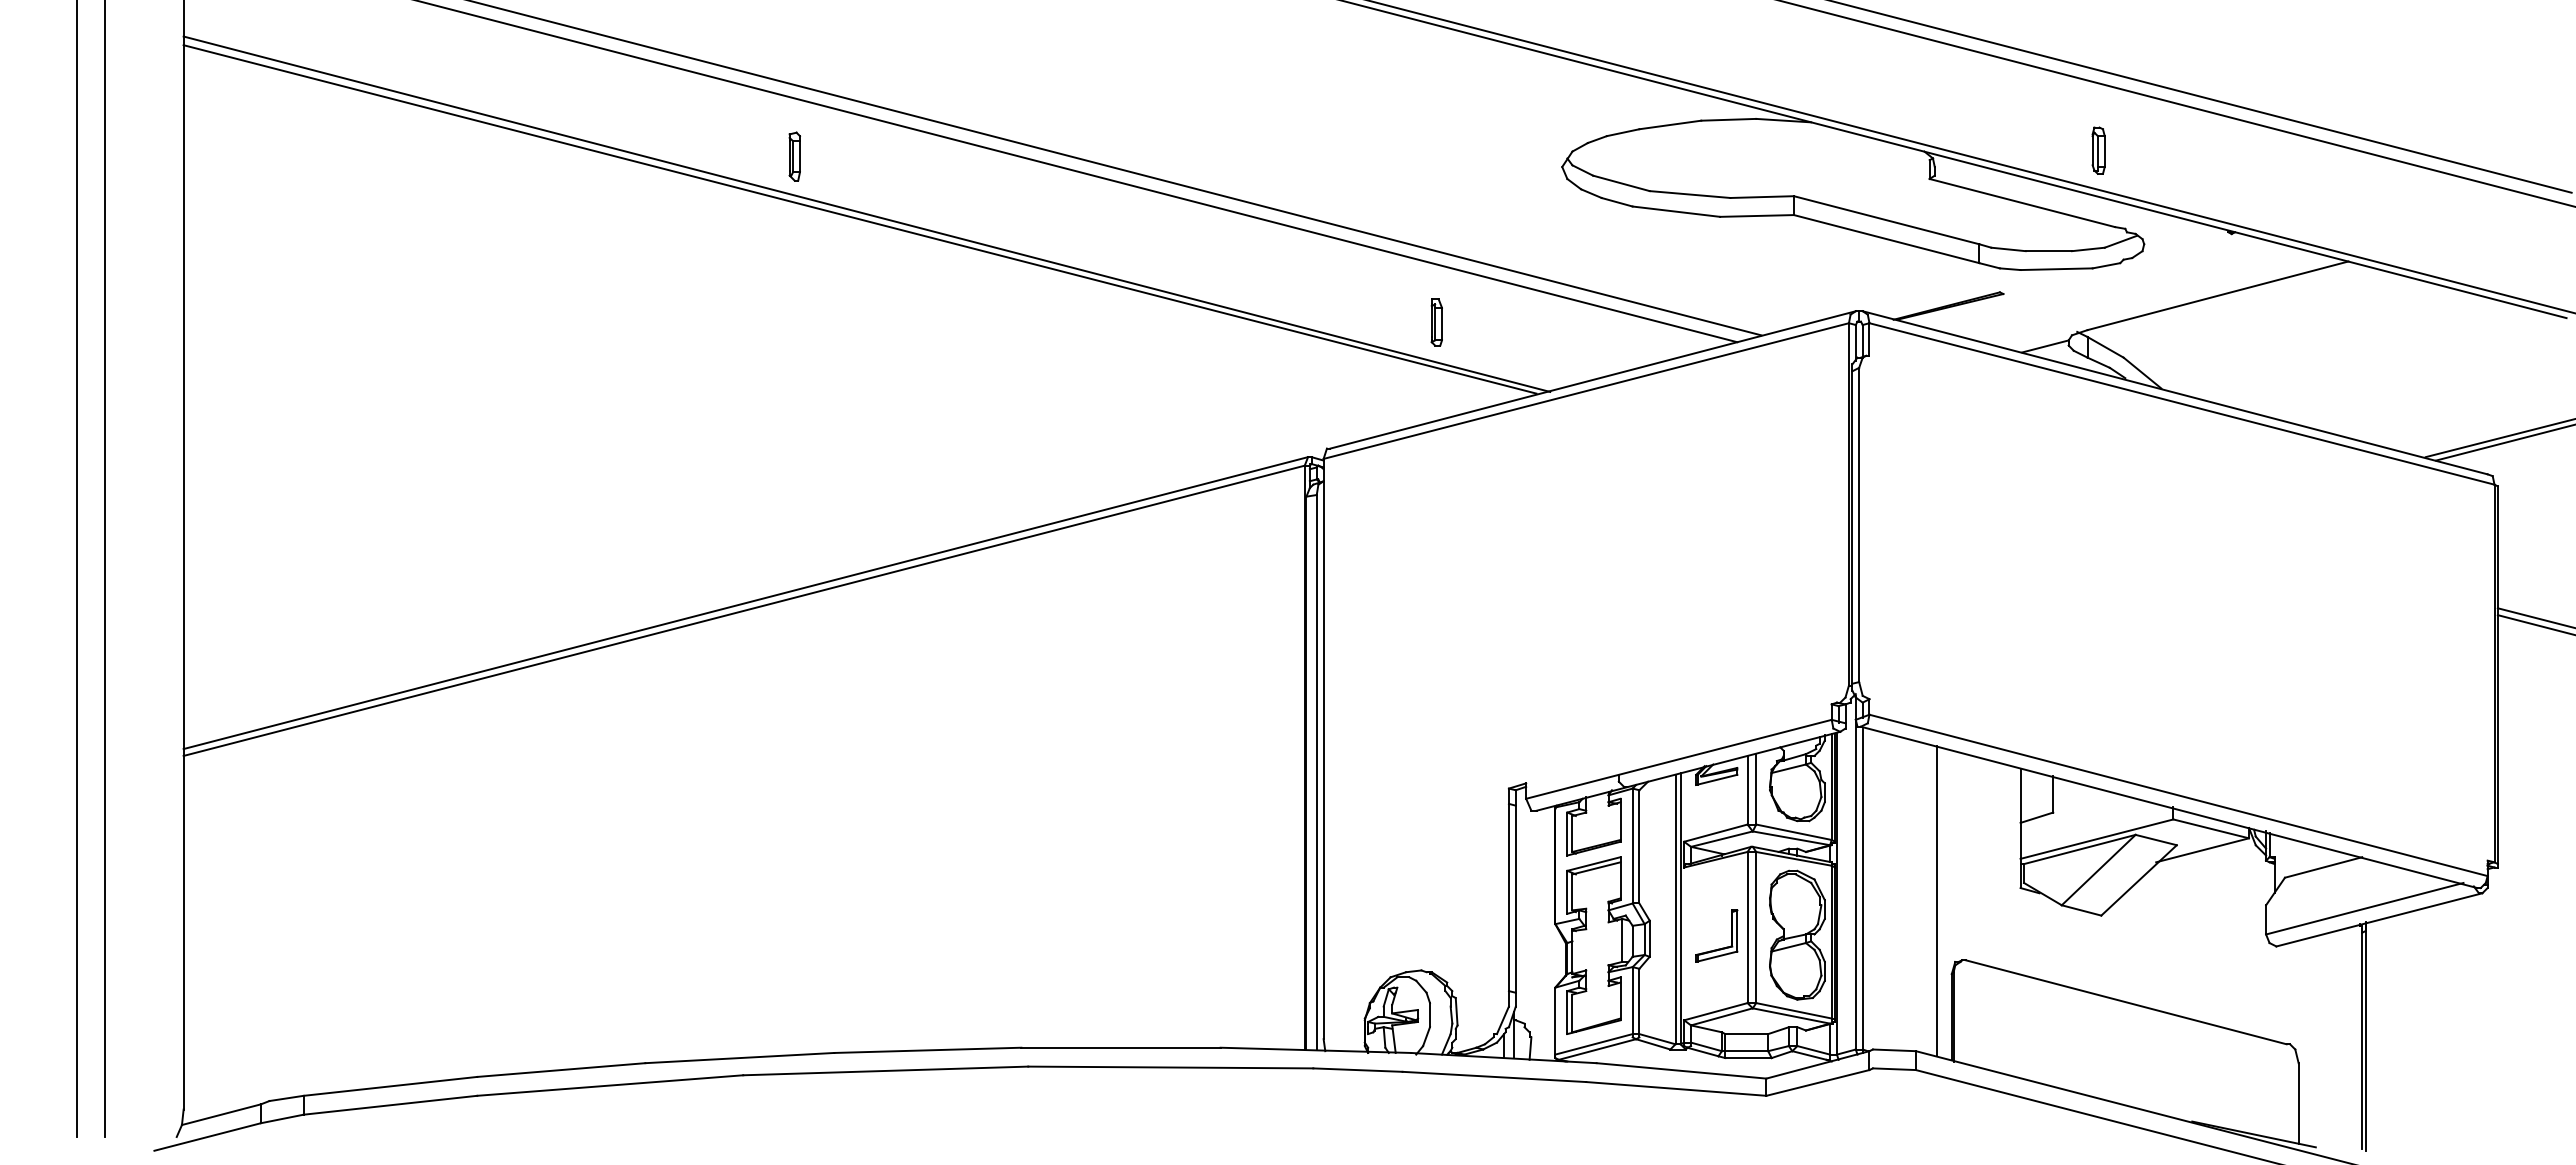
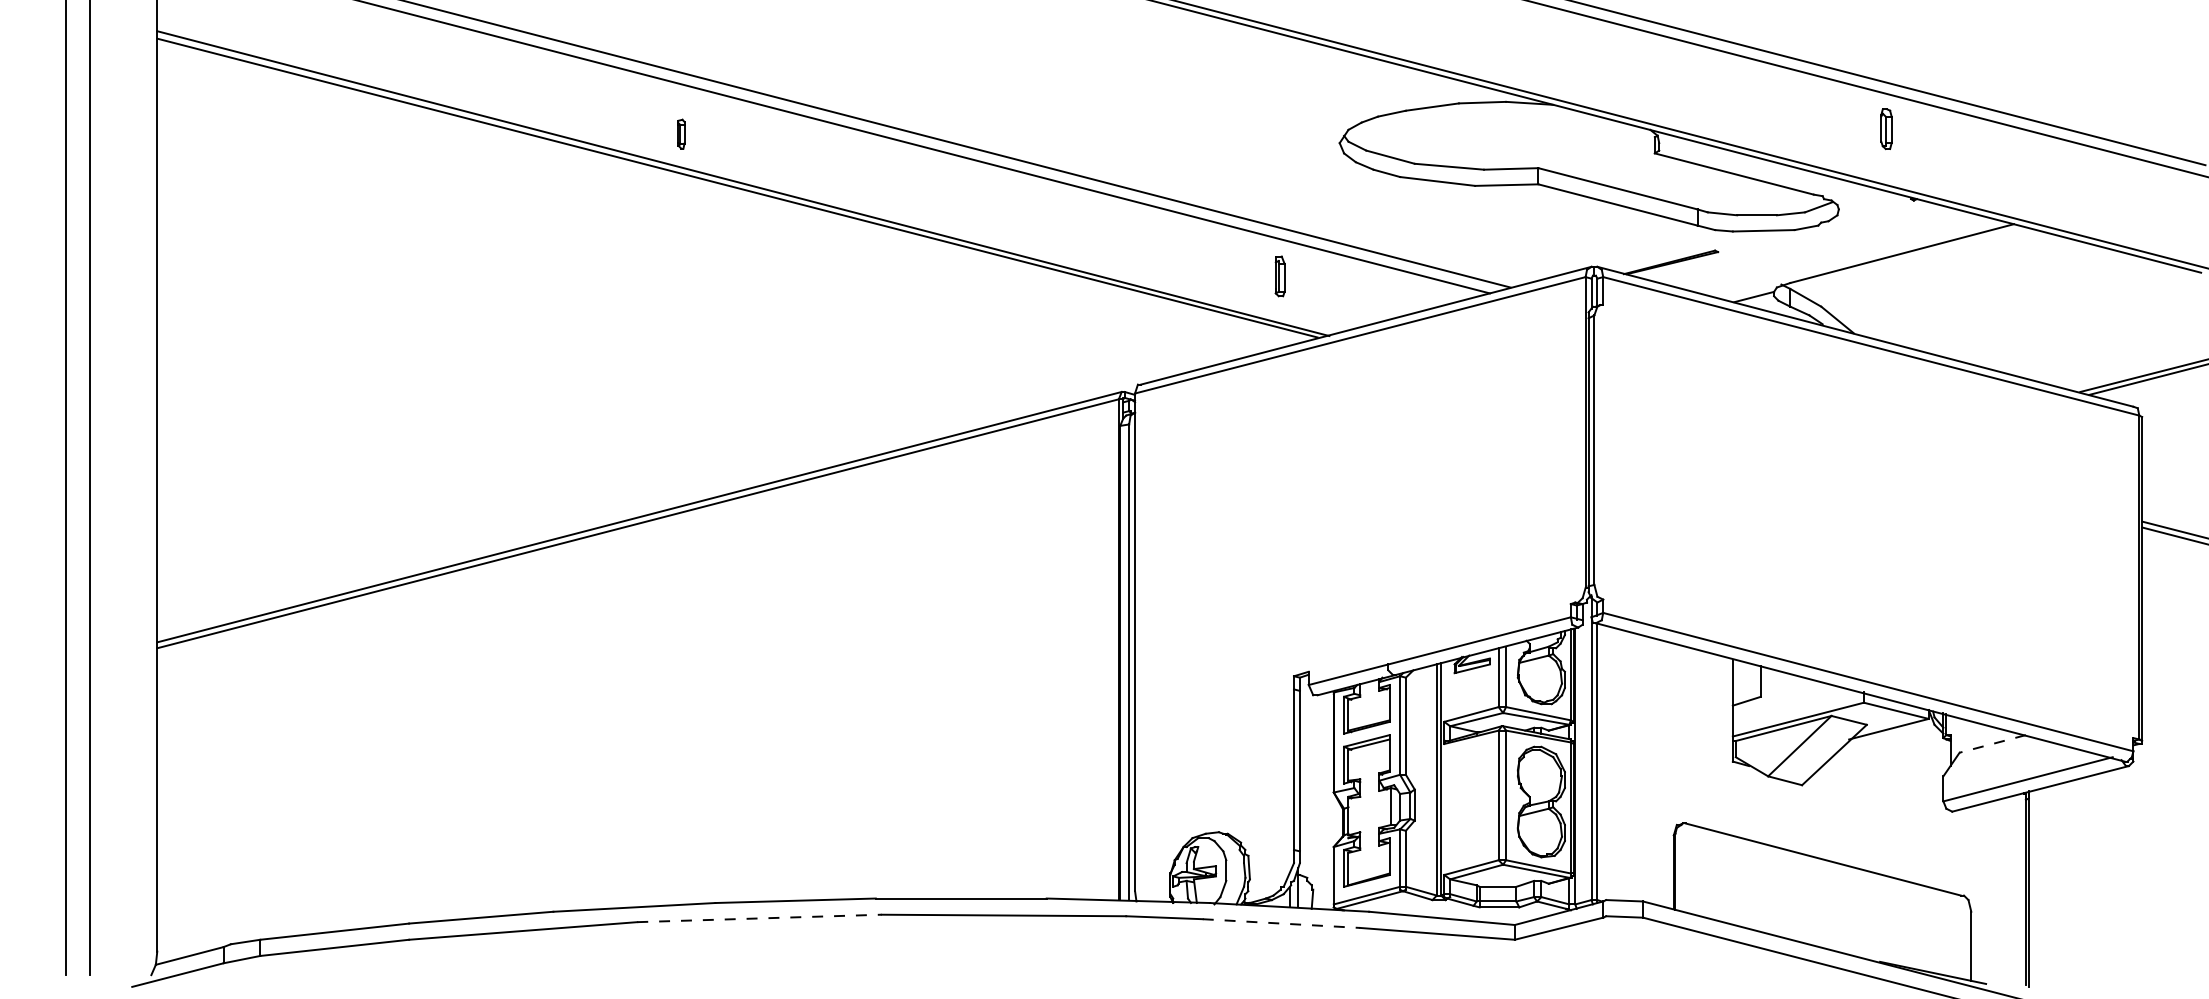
part: (2098, 150) -> (1886, 128), moved
part: (794, 156) -> (681, 134), size x0.7
part: (1436, 322) -> (1279, 276), moved
line: (2323, 867) -> (1992, 743), solid -> dashed
line: (1936, 900) -> (1660, 772), removed
part: (1718, 948) -> (1473, 813), removed
line: (885, 1070) -> (759, 918), solid -> dashed
line: (1494, 1076) -> (1281, 923), solid -> dashed

